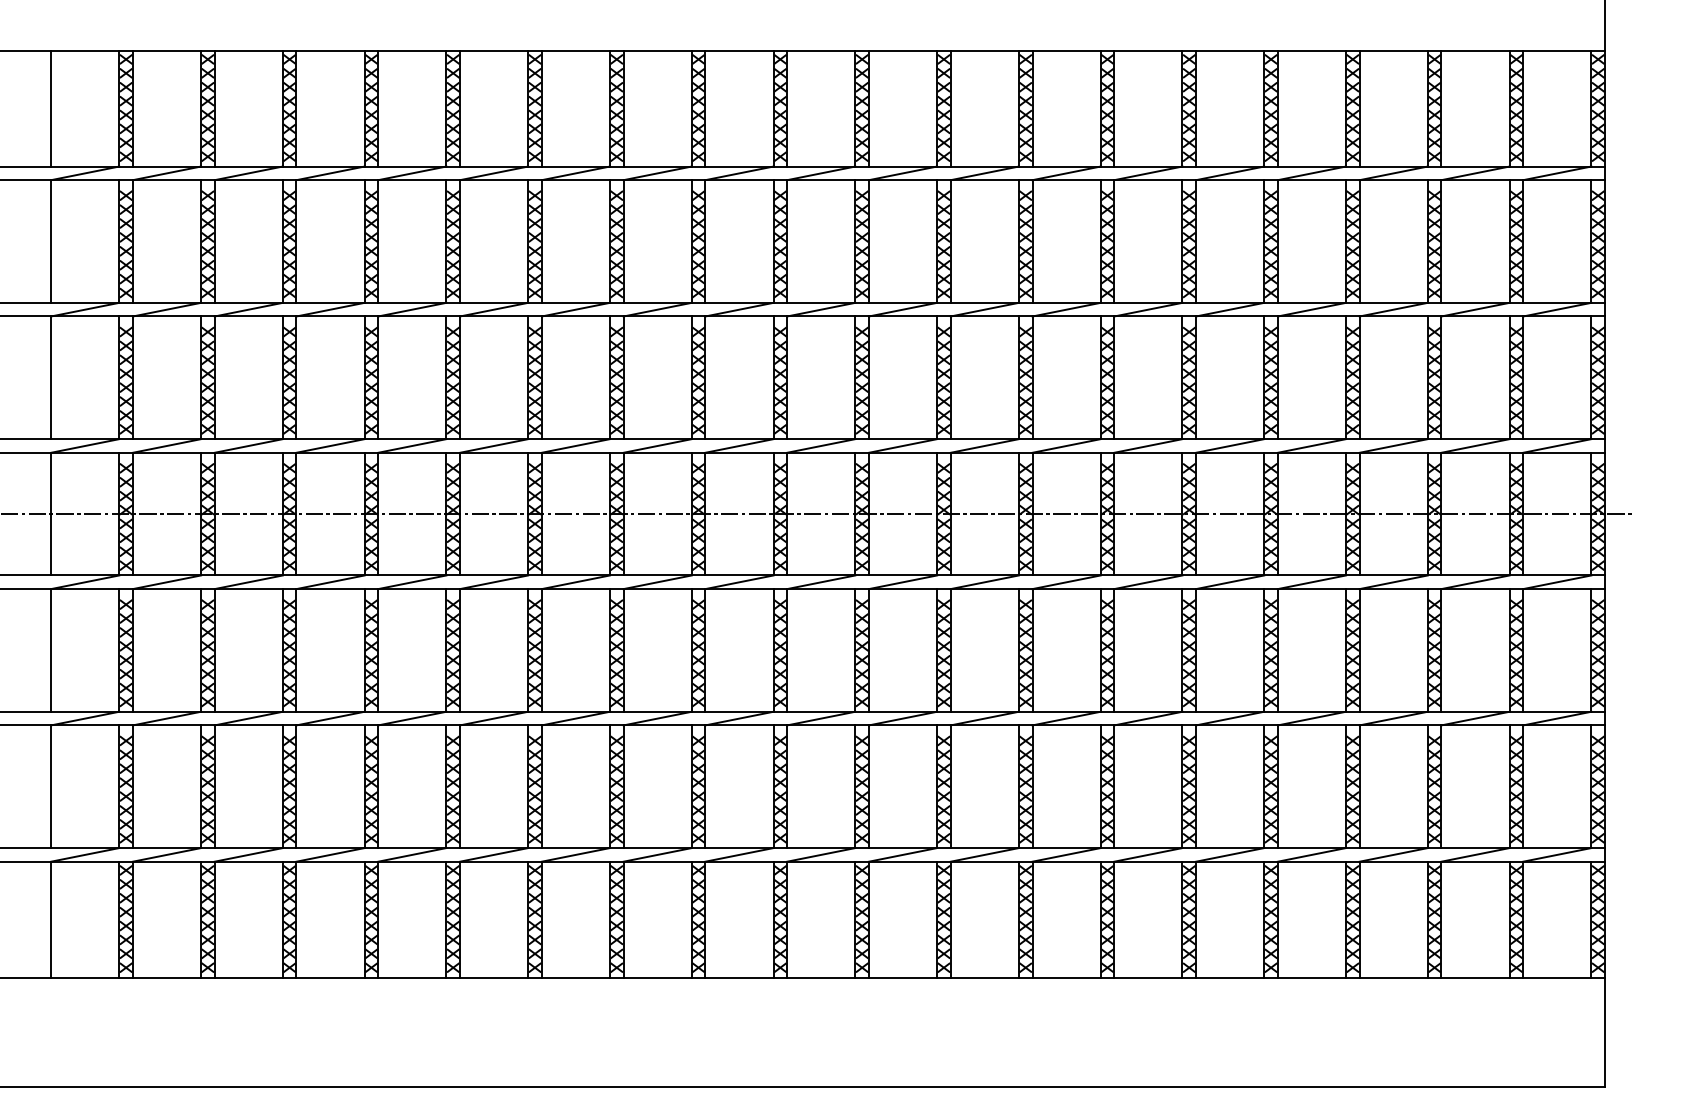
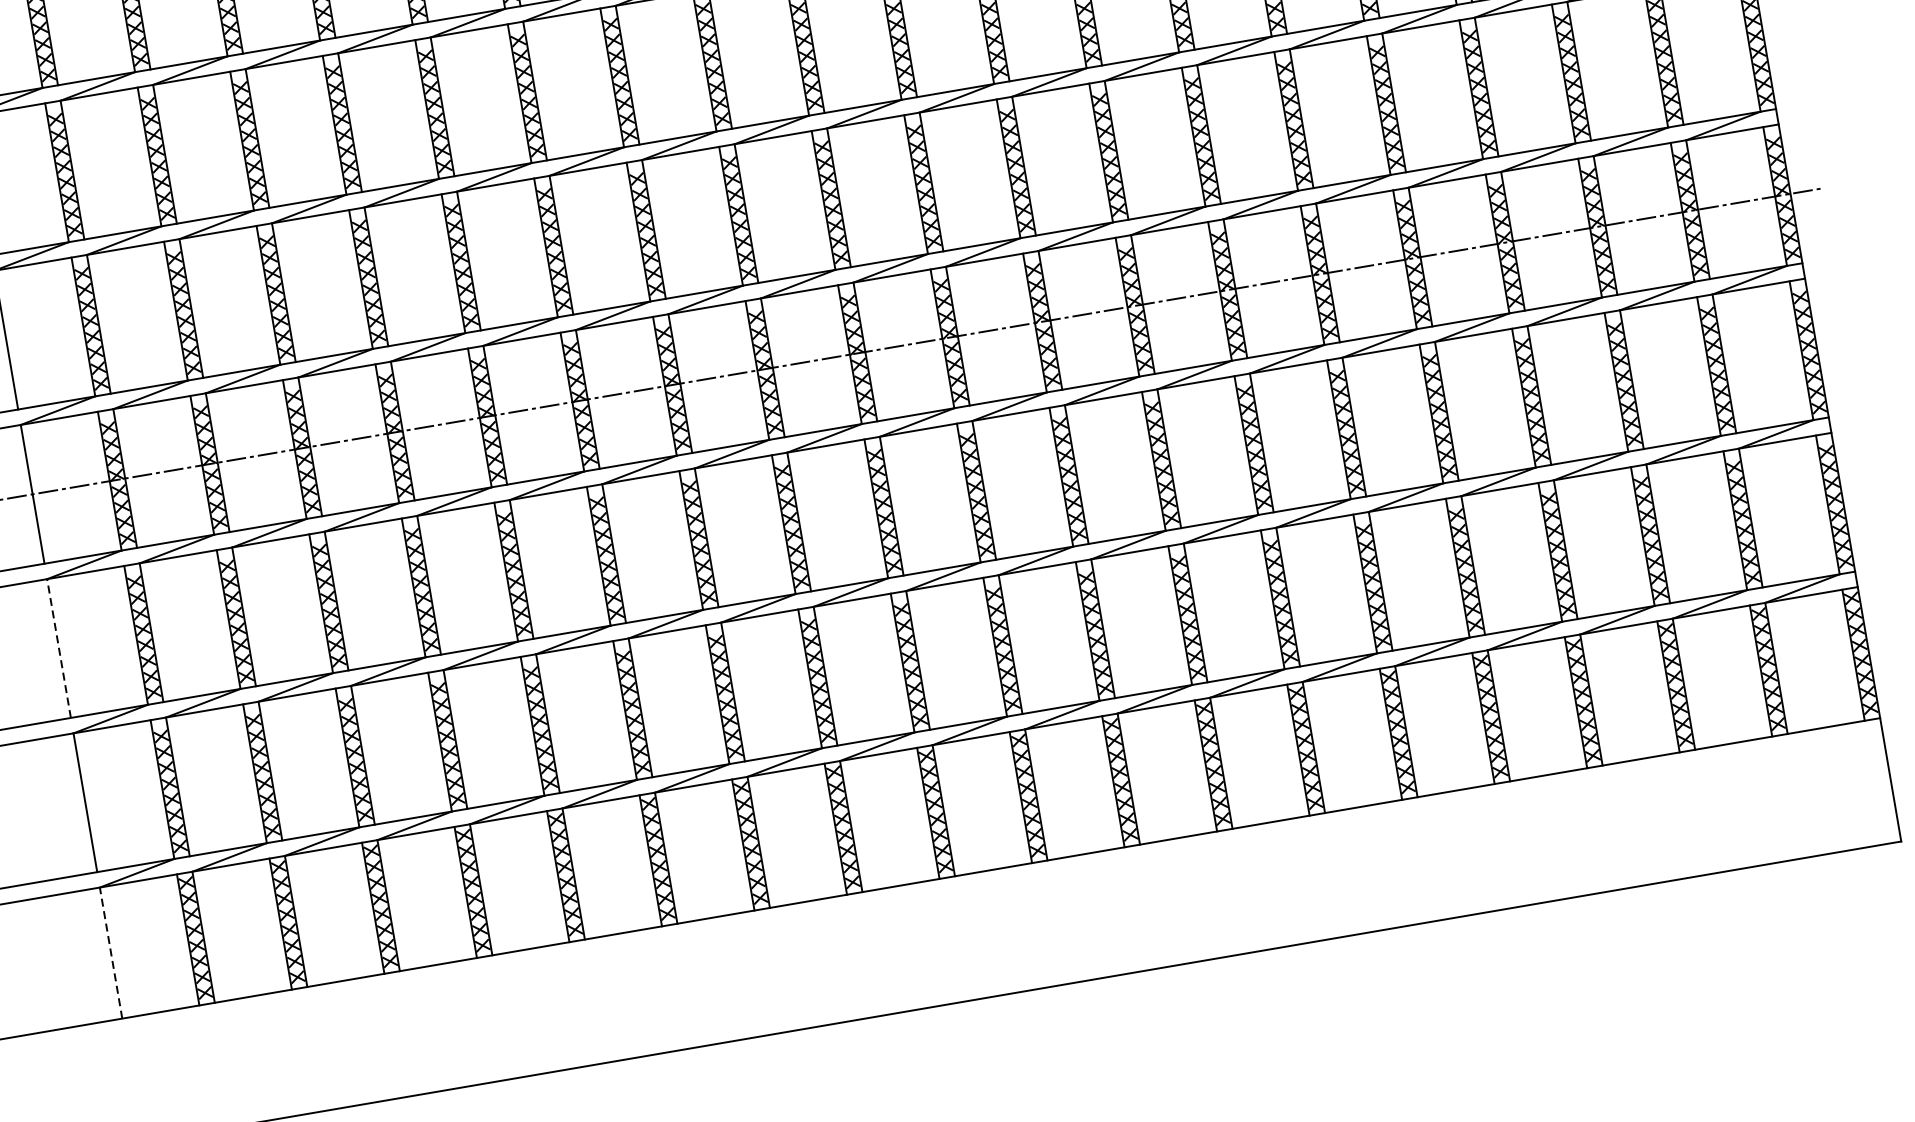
line: (51, 649) -> (59, 647), solid -> dashed
line: (51, 919) -> (111, 952), solid -> dashed

